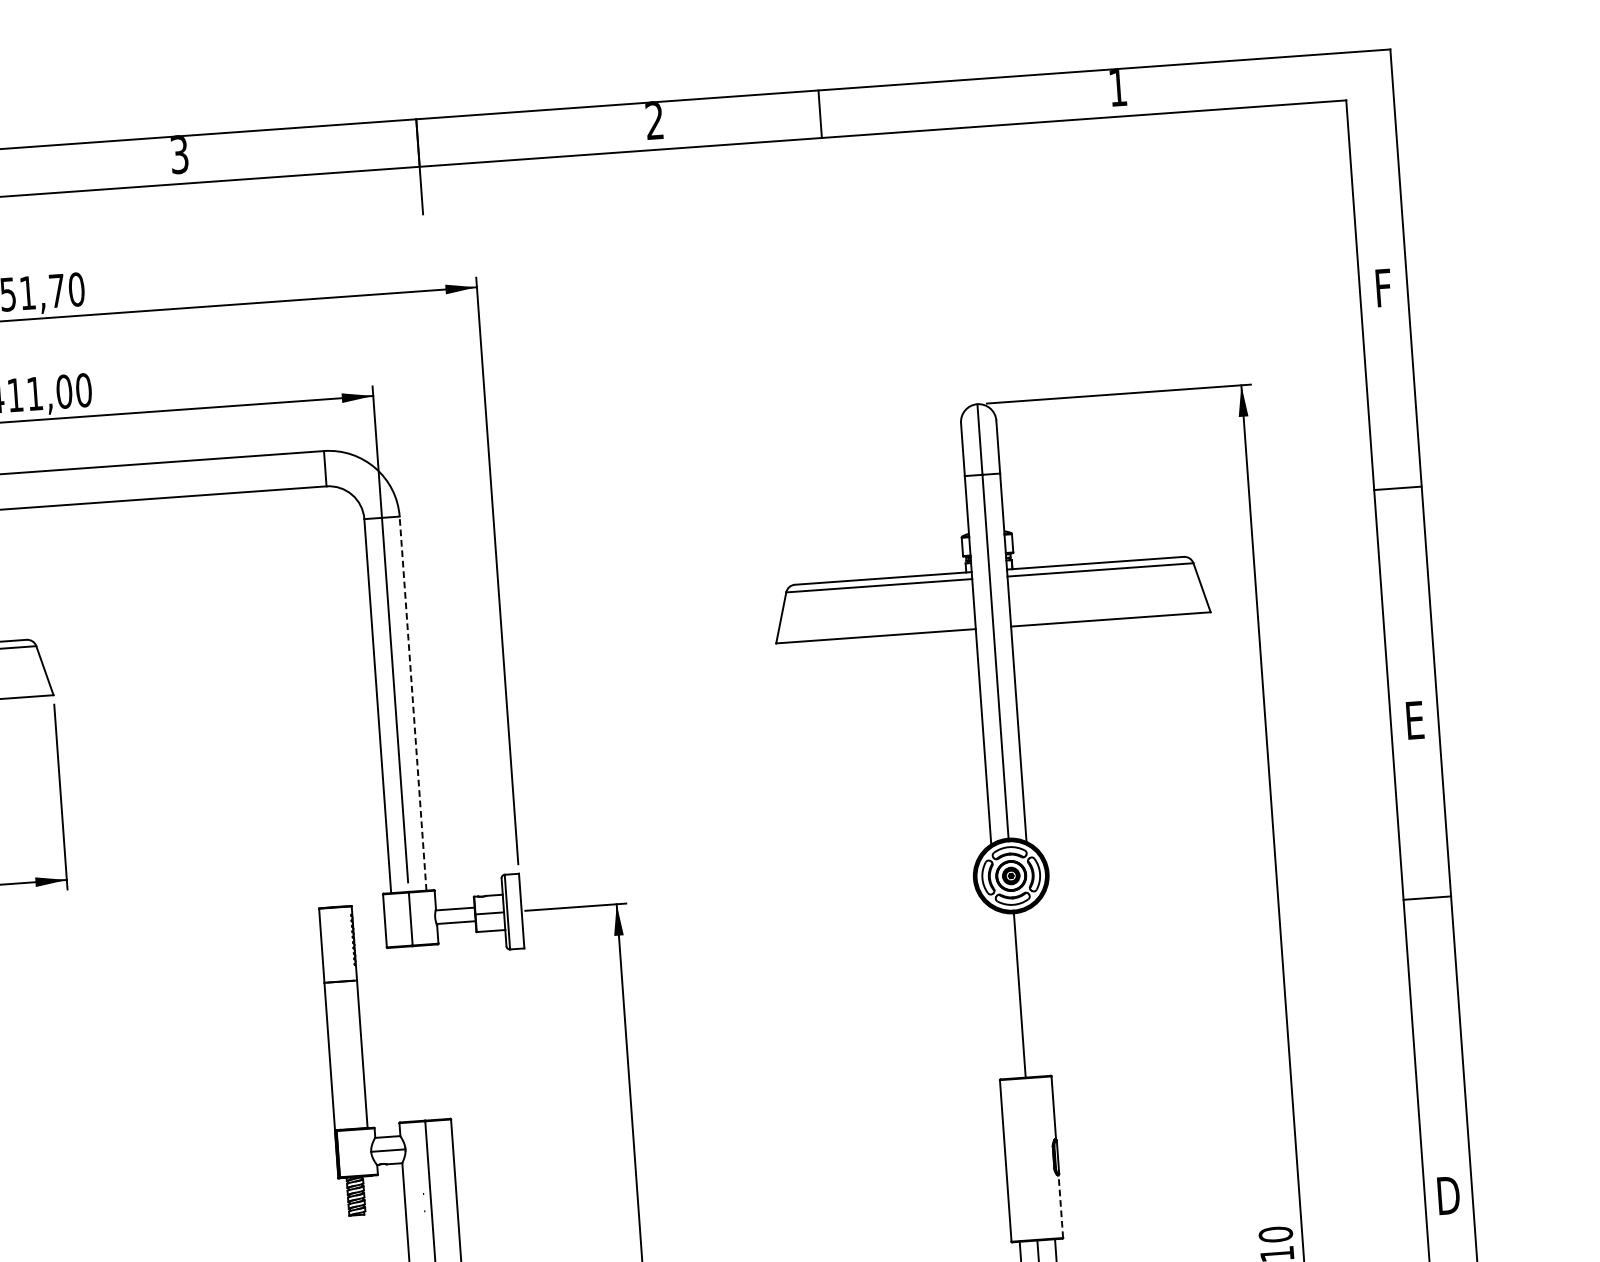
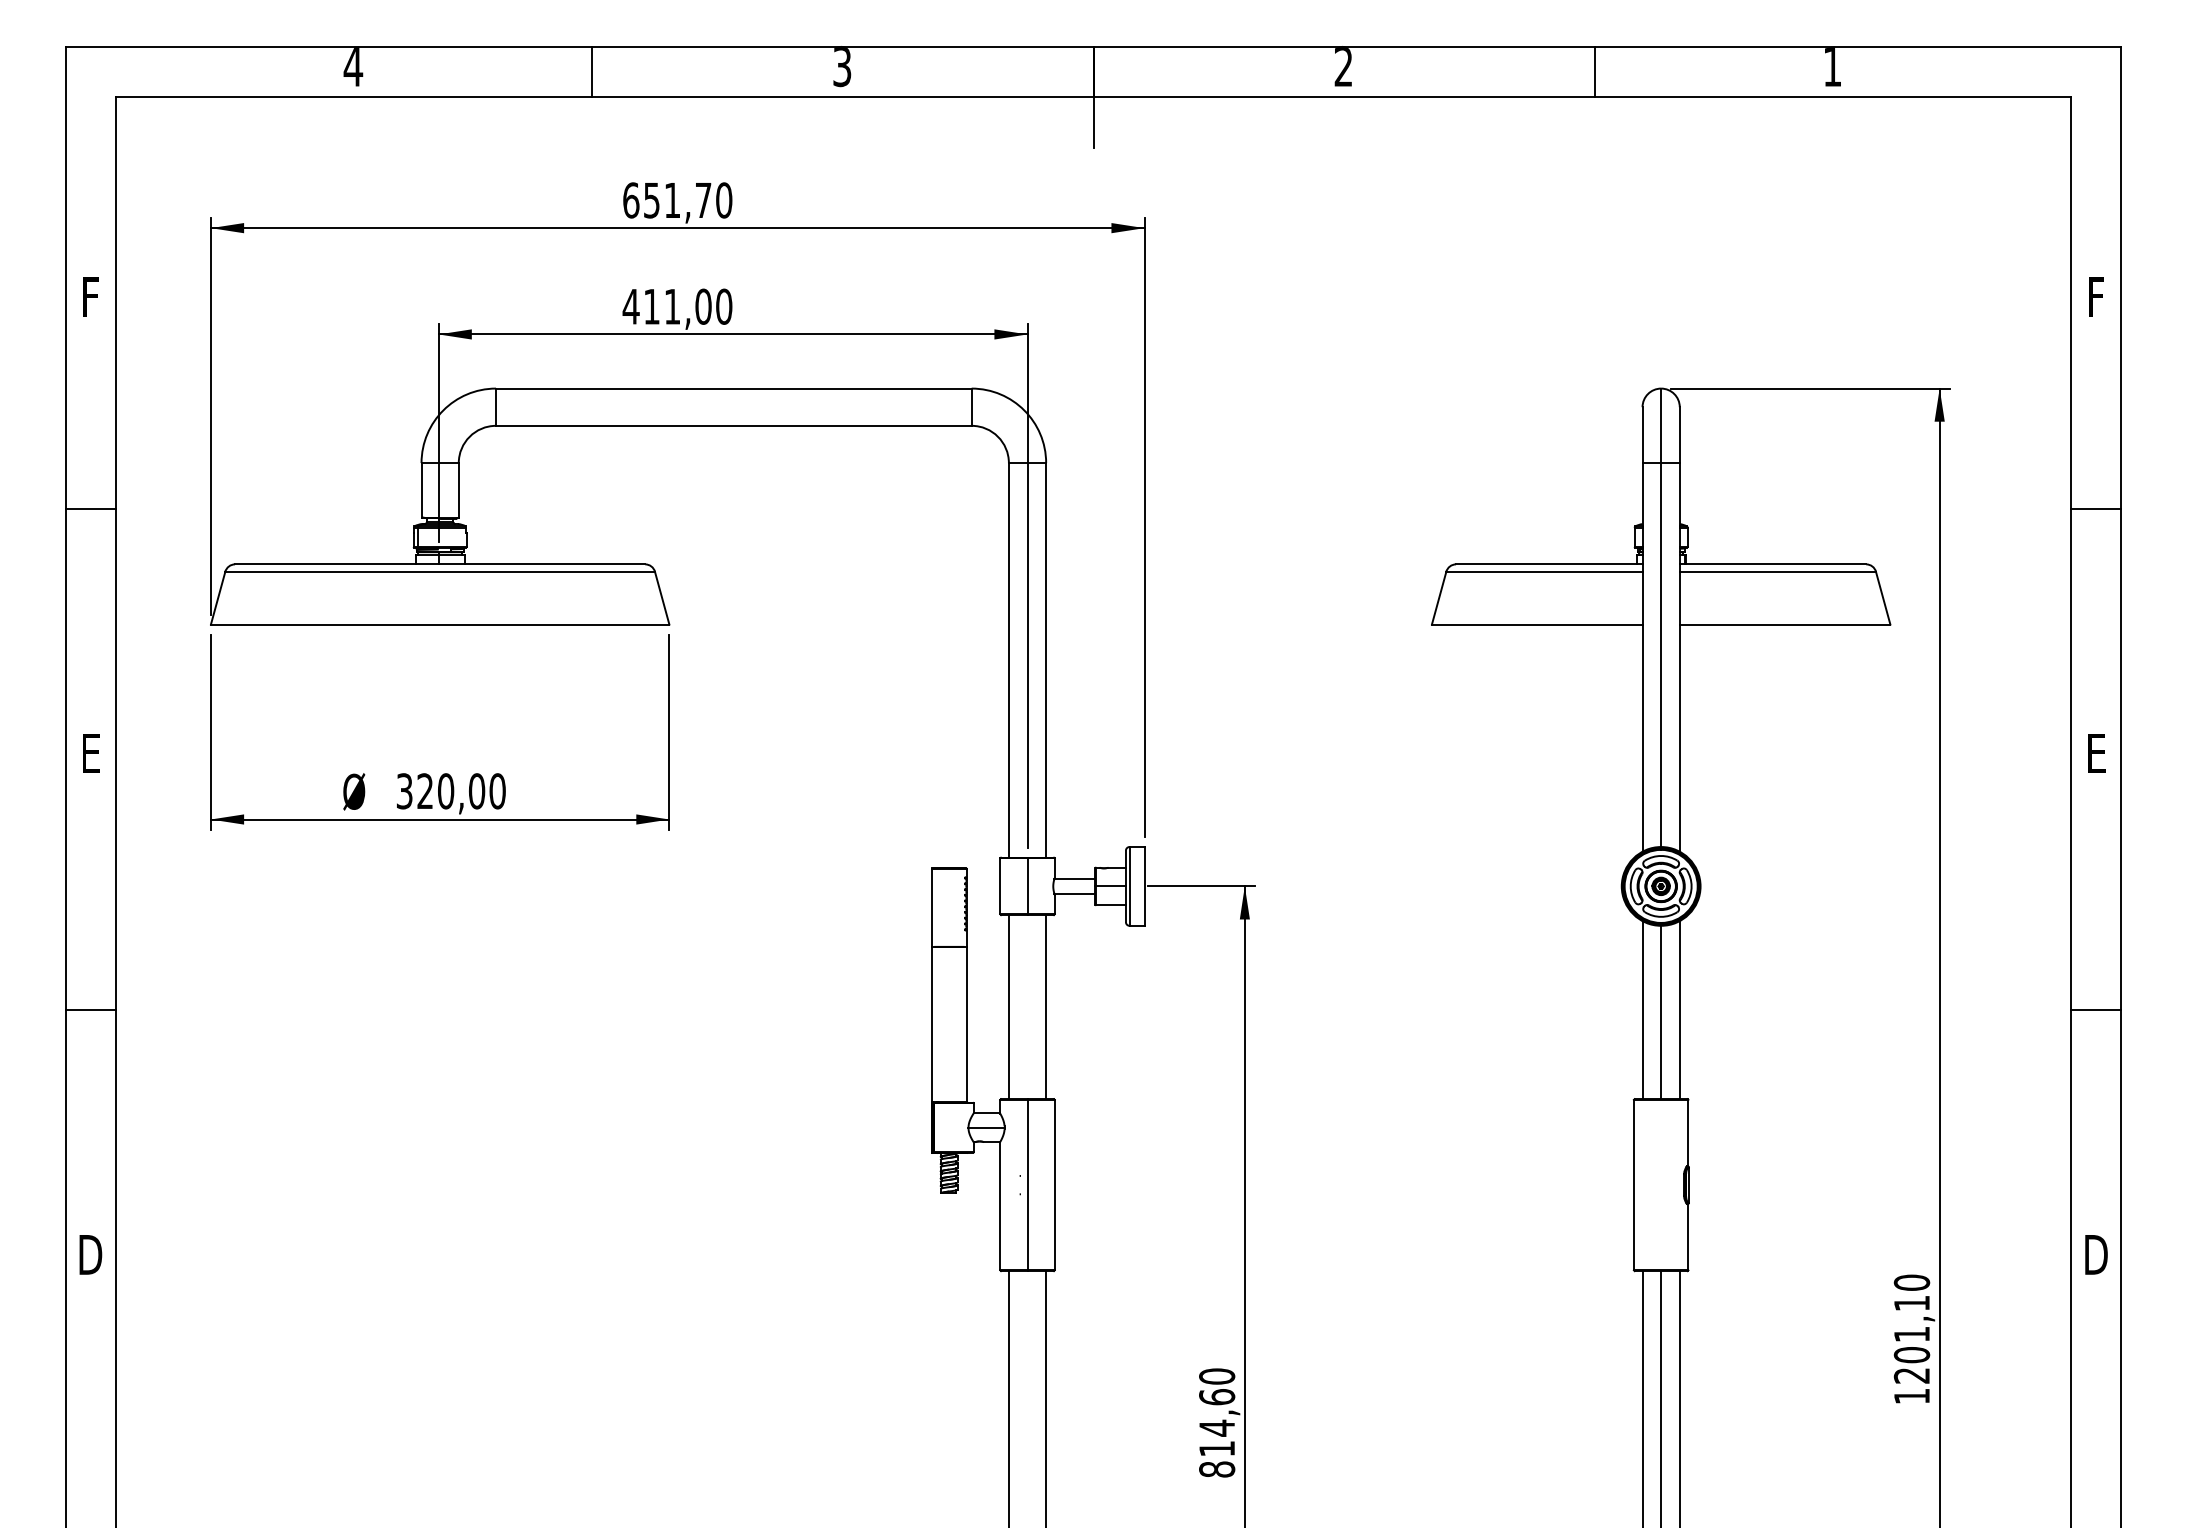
line: (819, 114) -> (1594, 72), moved
line: (413, 702) -> (1046, 659), dashed -> solid
line: (1427, 897) -> (2096, 1009), moved
line: (1037, 992) -> (1679, 1010), added
line: (1001, 994) -> (1642, 1010), added
line: (436, 1032) -> (1046, 1007), added
line: (400, 1035) -> (1008, 1007), added
line: (1060, 1206) -> (1688, 1237), dashed -> solid

